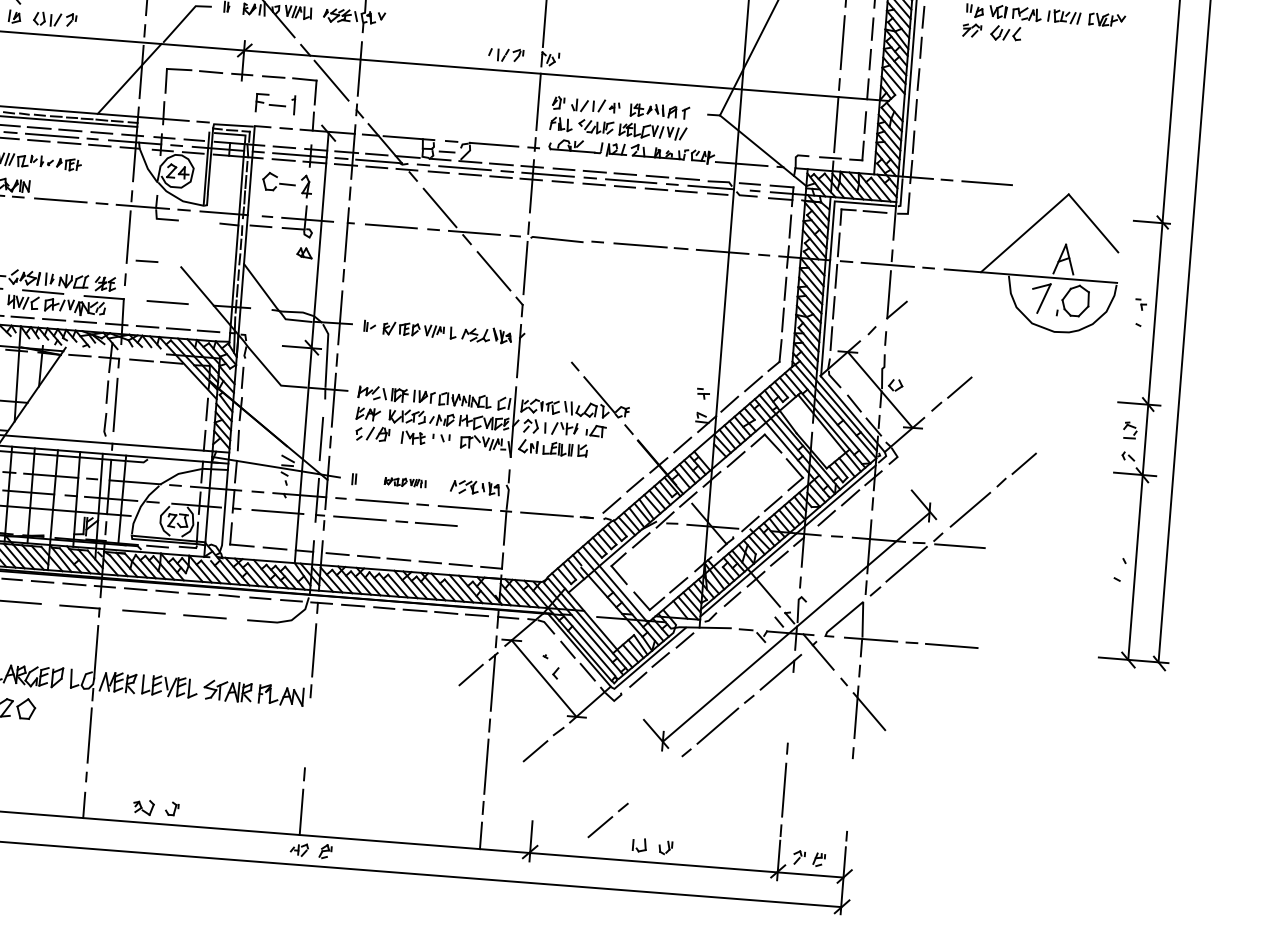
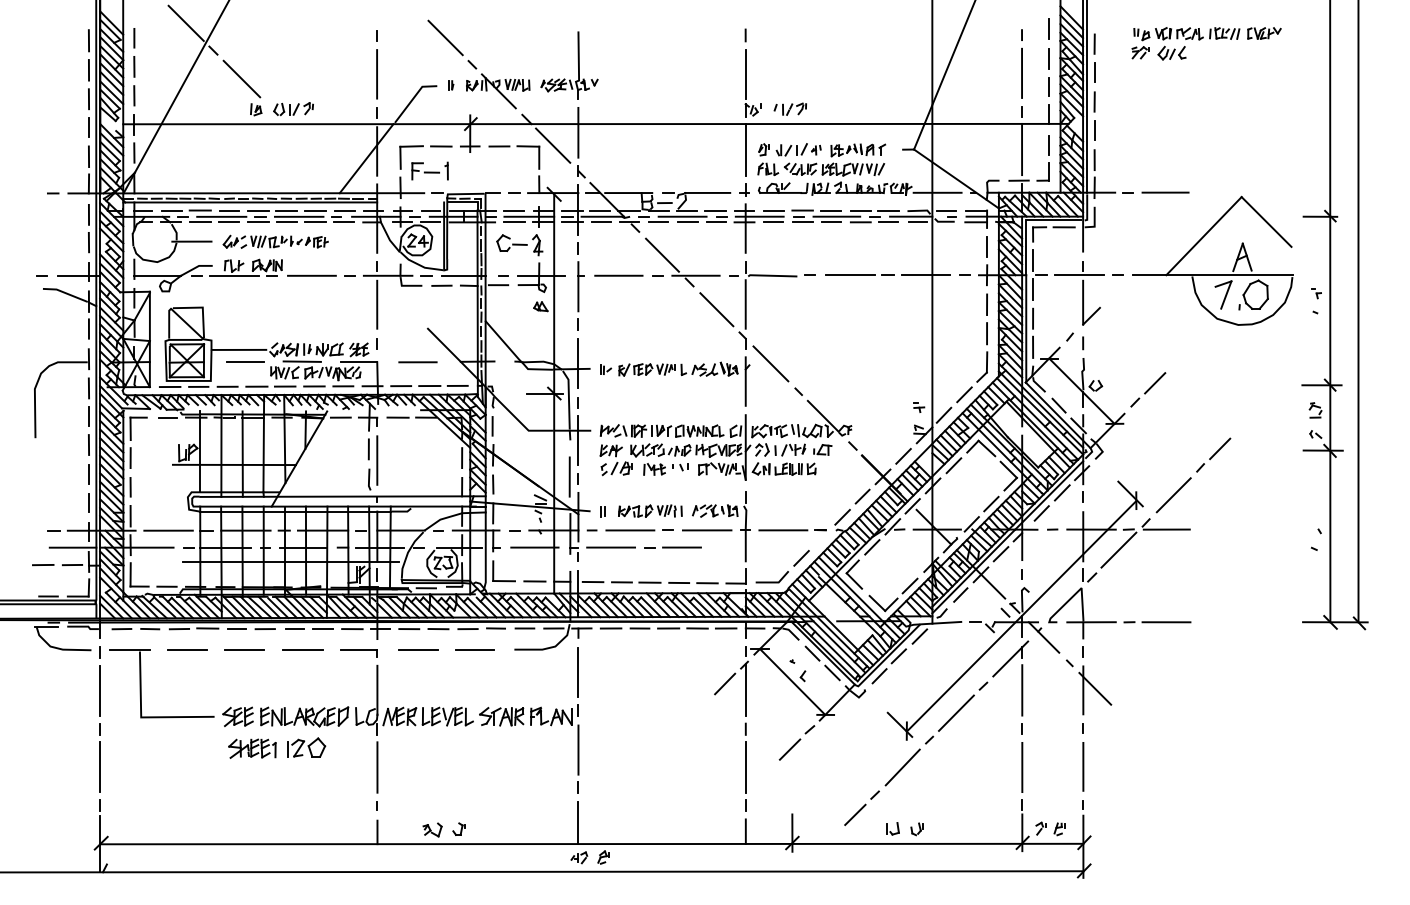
part: (505, 54) -> (789, 108), moved
part: (274, 103) -> (429, 170), moved
line: (146, 261) -> (441, 285), moved
line: (547, 333) -> (770, 363), added
part: (405, 481) -> (650, 510), size x1.67
part: (547, 559) -> (787, 571), added
line: (790, 707) -> (1022, 690), added
line: (307, 733) -> (578, 749), added
line: (655, 780) -> (902, 767), added
line: (850, 794) -> (1083, 766), added

